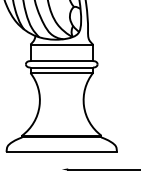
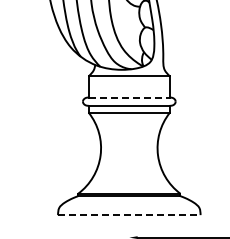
line: (61, 61) -> (129, 97), solid -> dashed
line: (61, 152) -> (129, 215), solid -> dashed

